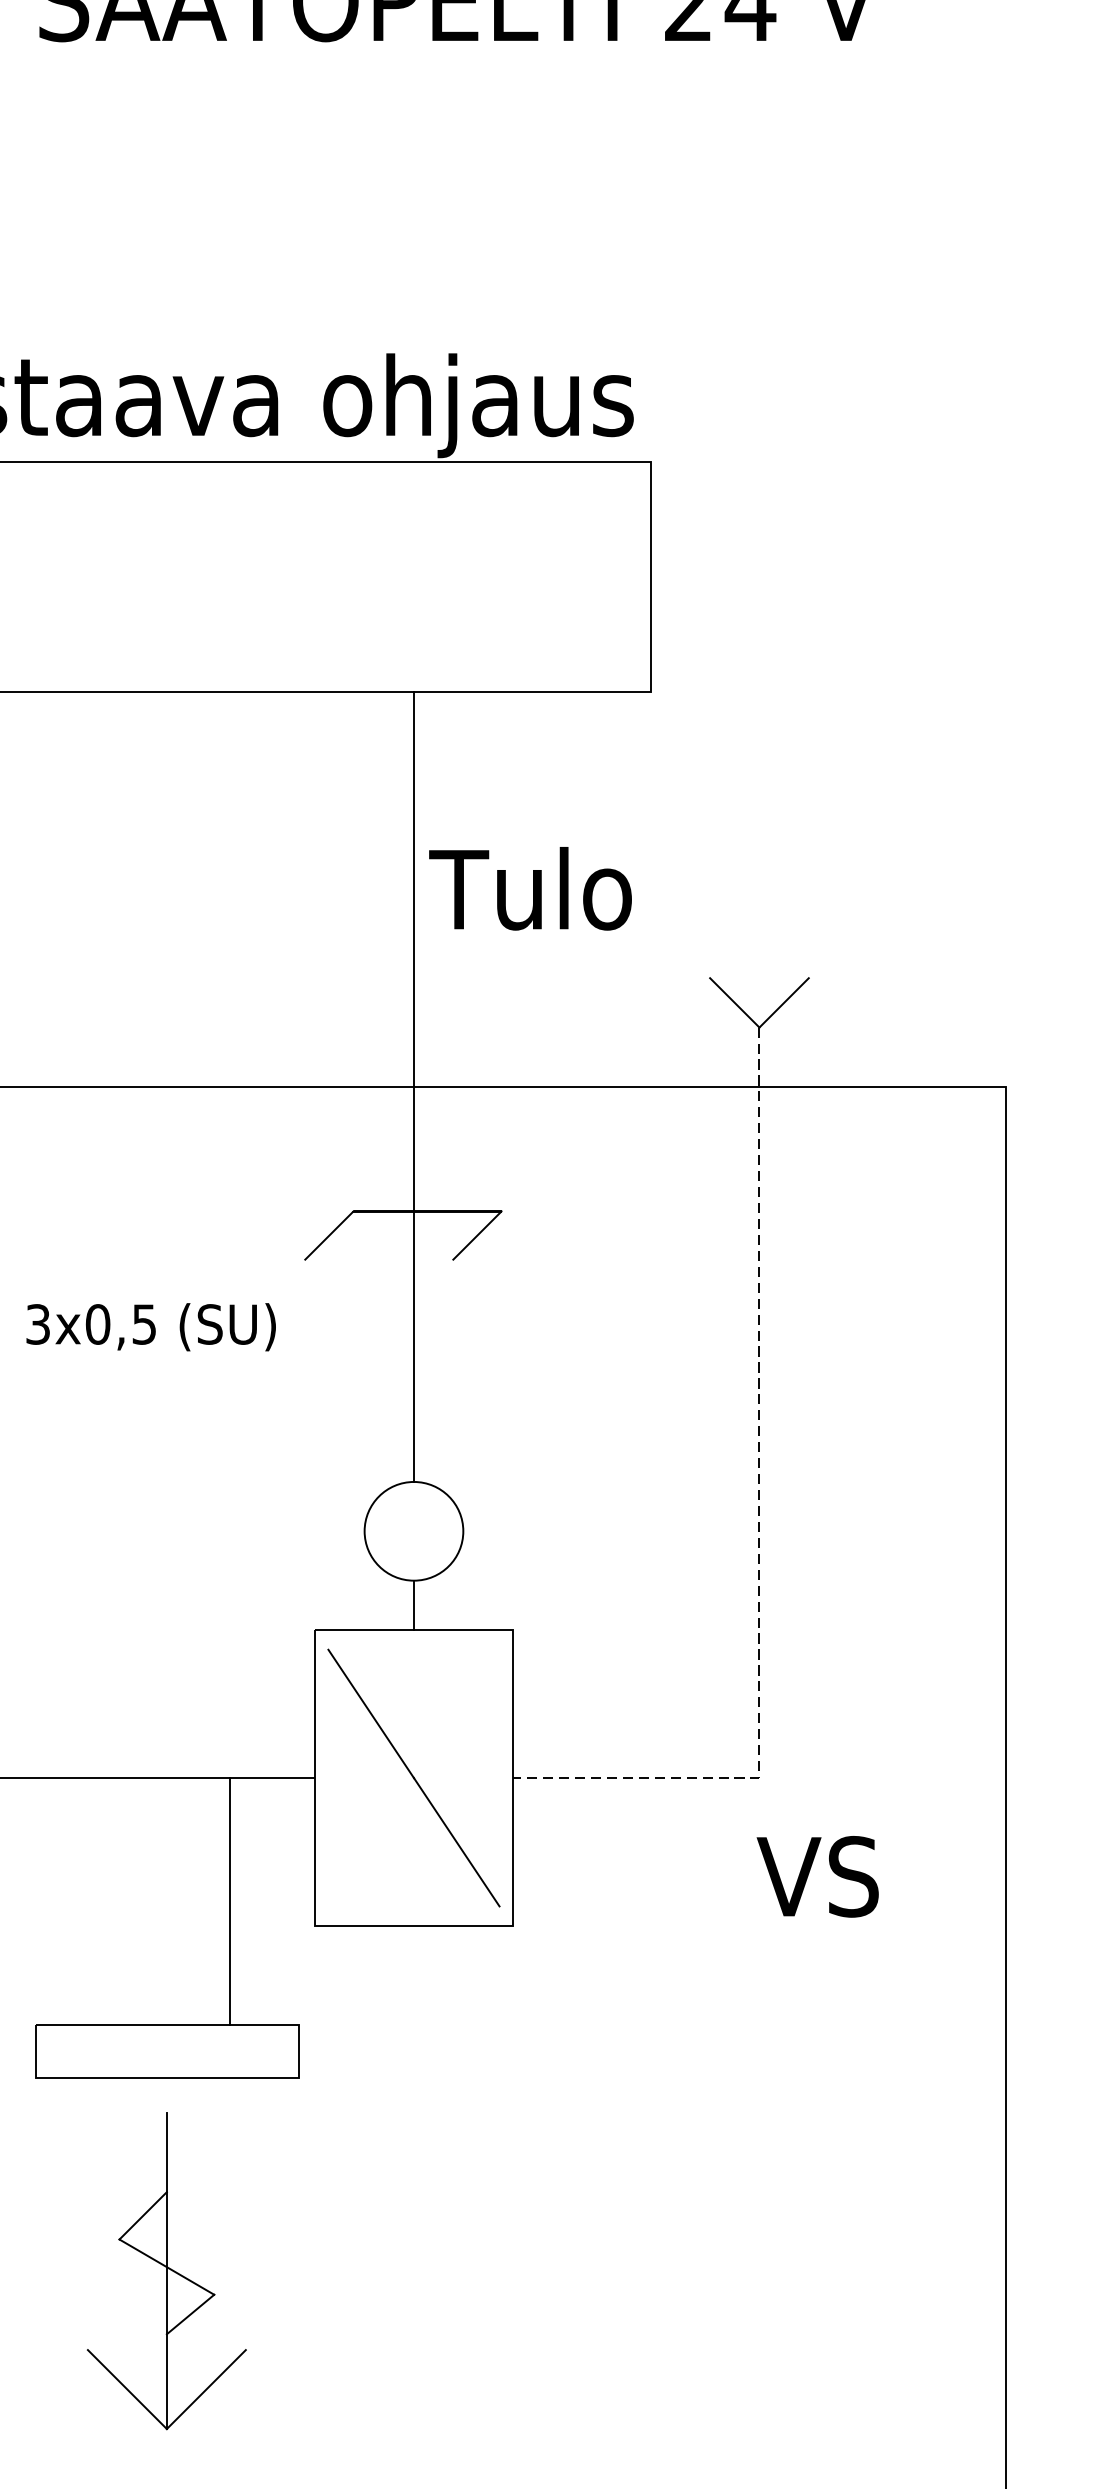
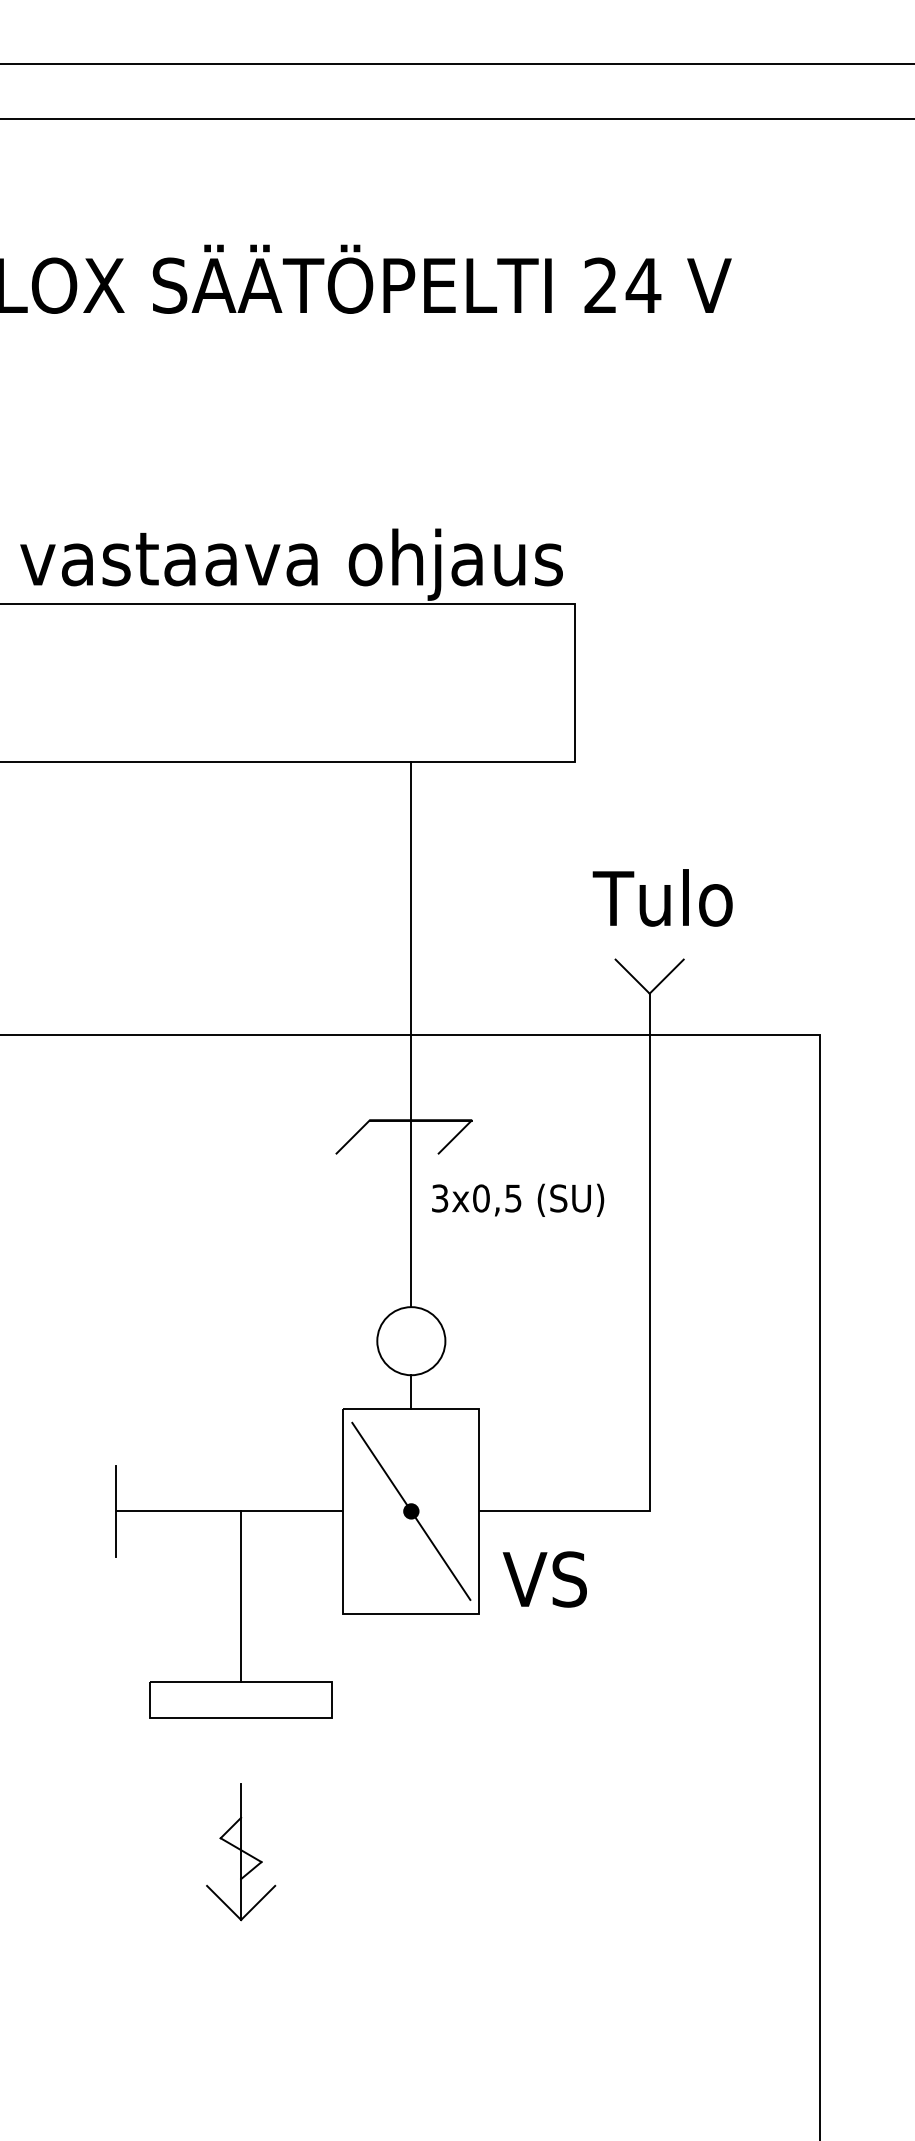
text: (530, 888) -> (662, 897), moved
text: (151, 1325) -> (518, 1199), moved
line: (759, 1528) -> (649, 1339), dashed -> solid
fill: (414, 1778) -> (411, 1511), added
text: (817, 1876) -> (544, 1579), moved
line: (230, 1901) -> (241, 1596), moved
part: (167, 2272) -> (241, 1852), size x0.62

